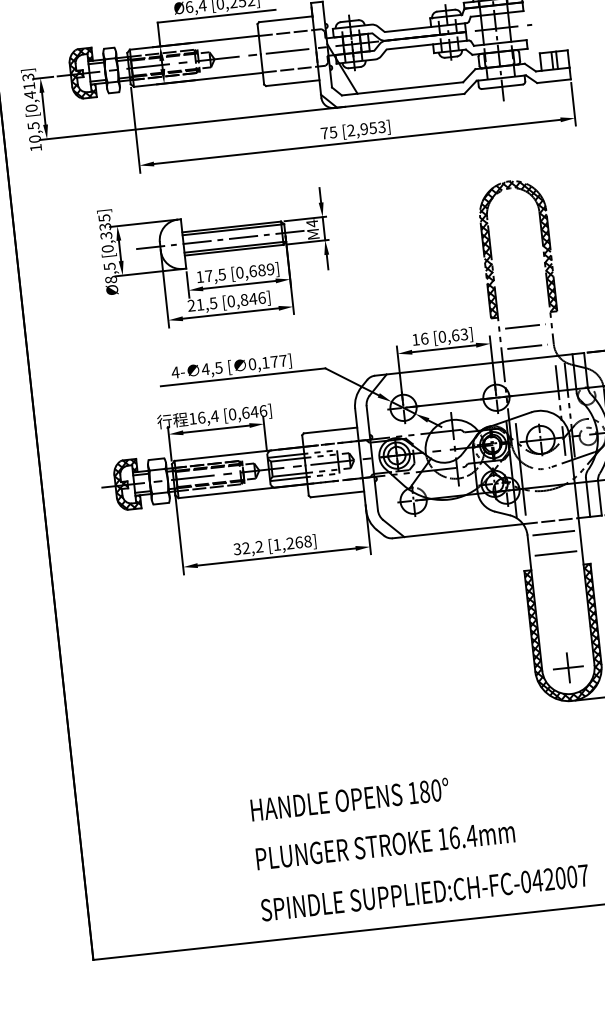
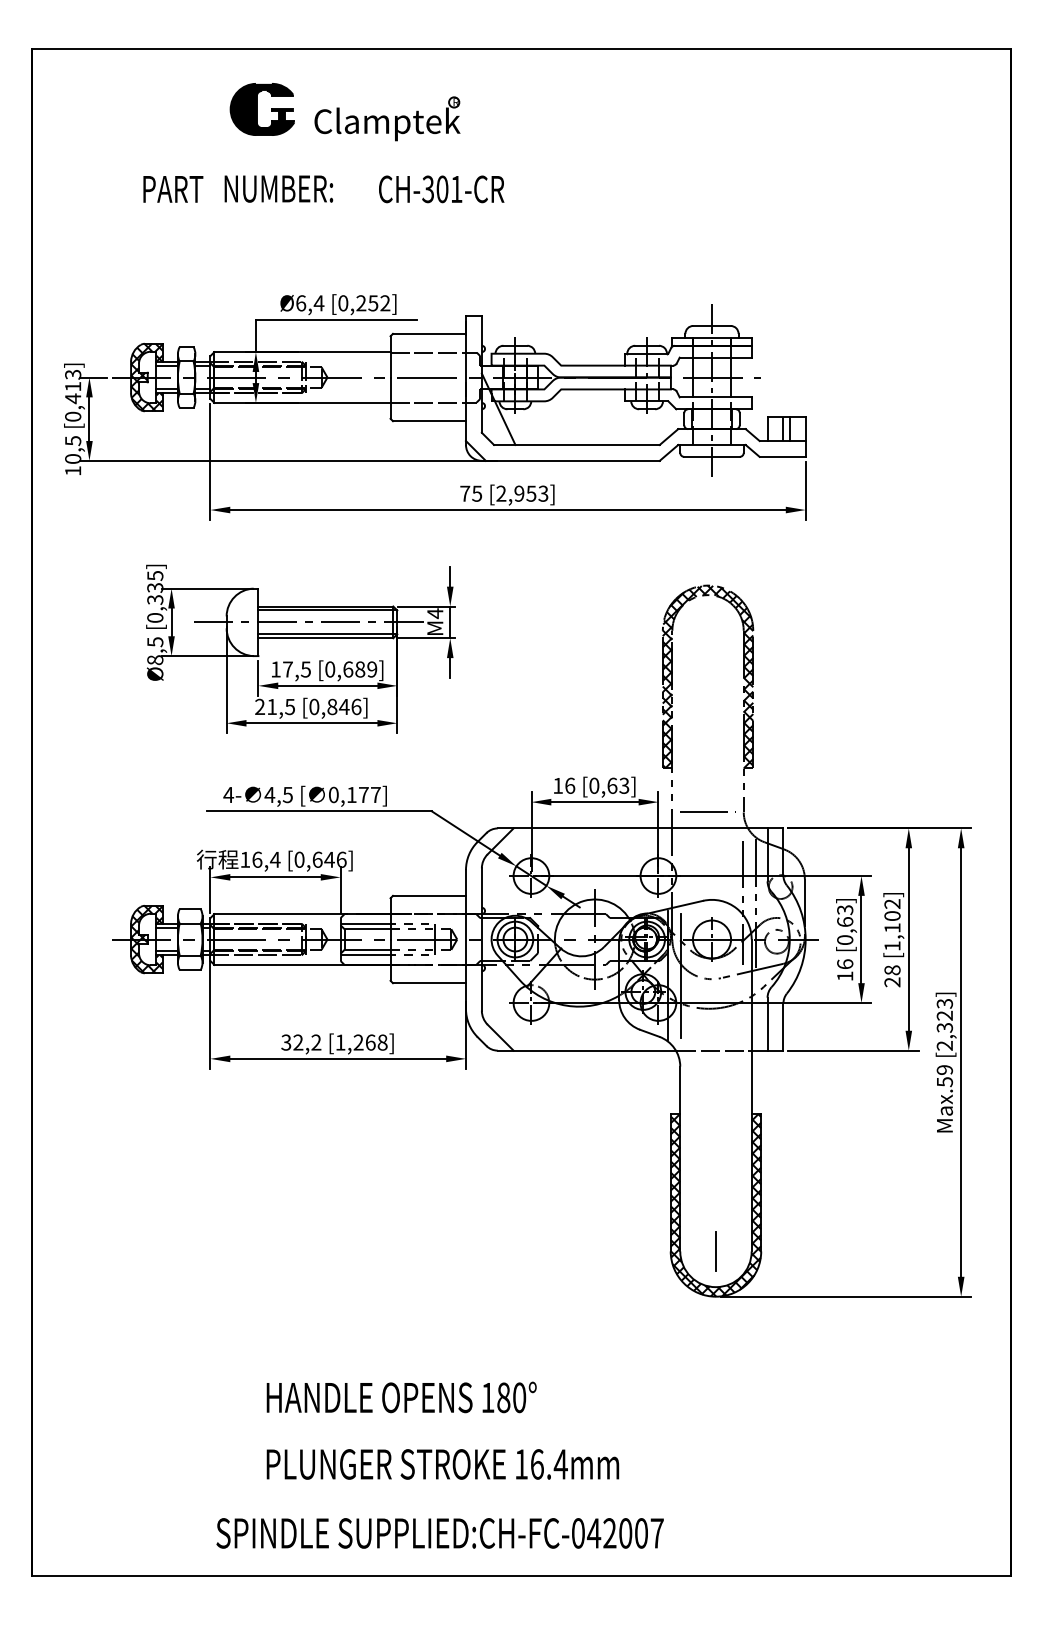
line: (525, 326) -> (707, 784), removed
line: (553, 533) -> (715, 1067), removed
line: (555, 553) -> (715, 1095), removed
line: (568, 667) -> (715, 1251), removed
text: (424, 893) -> (439, 1533), moved

